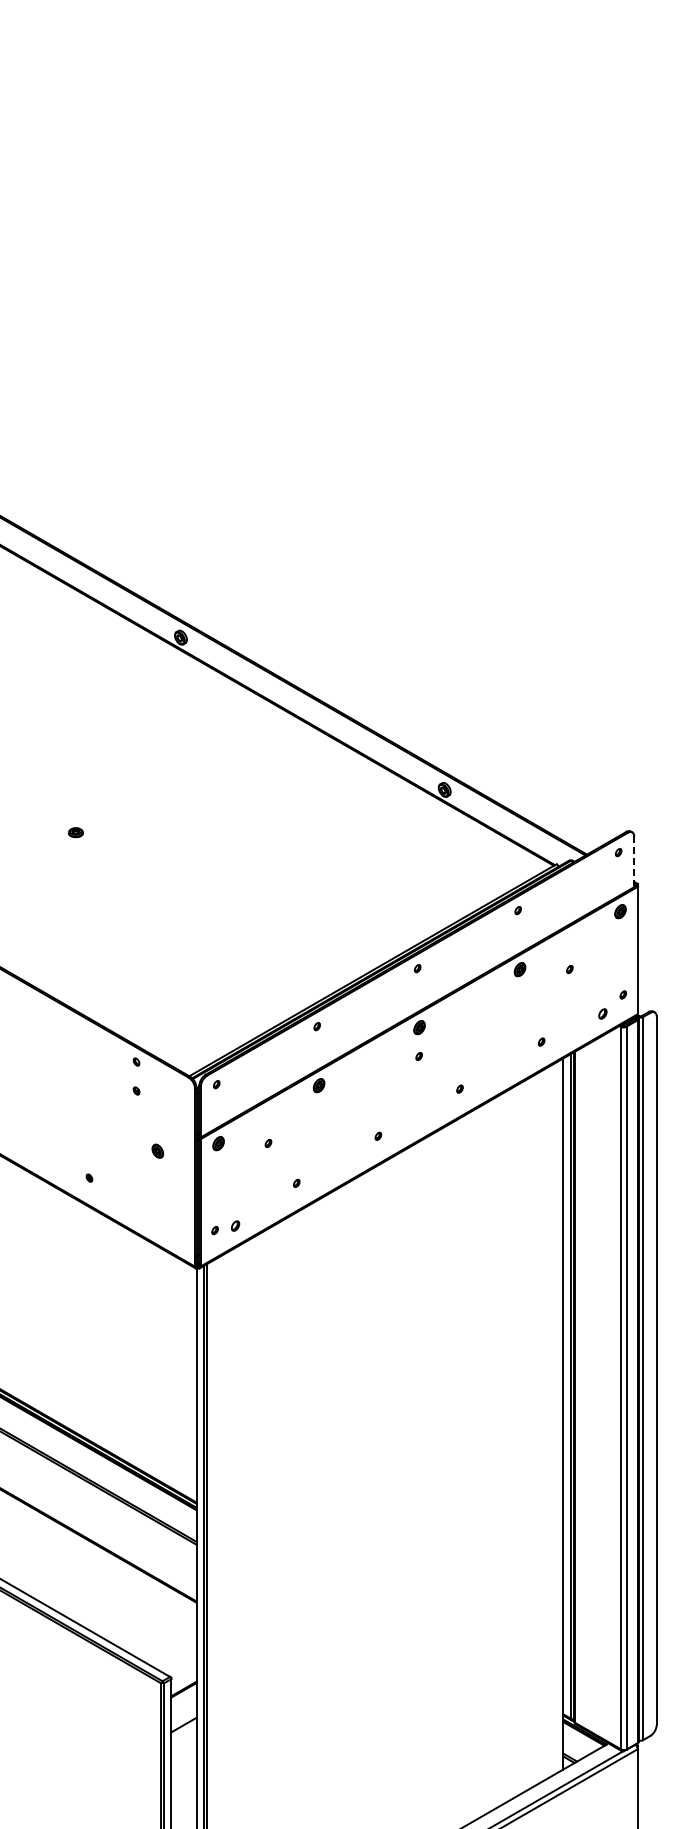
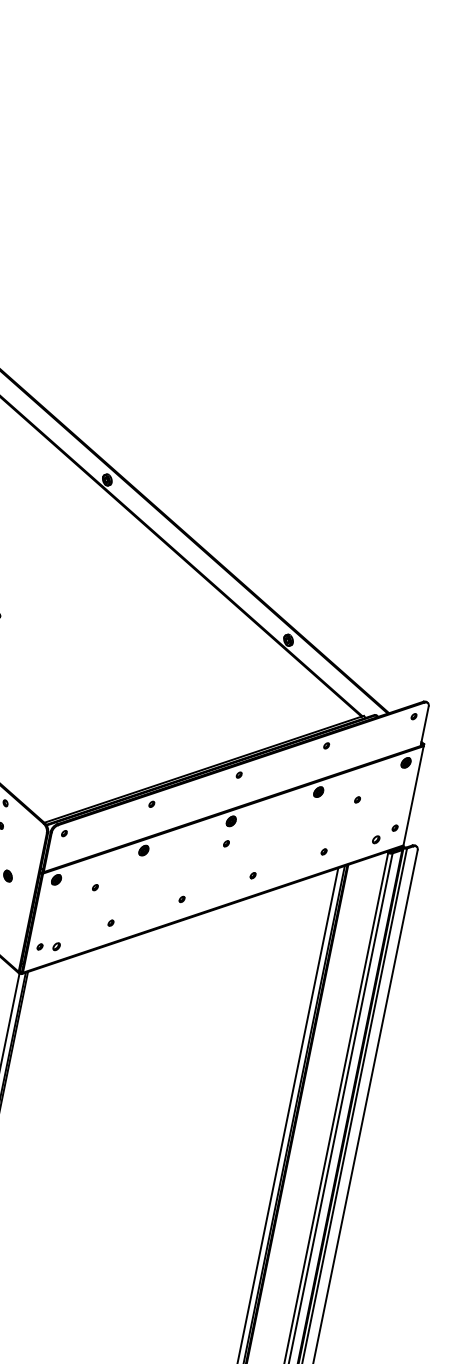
line: (634, 861) -> (424, 726), dashed -> solid

